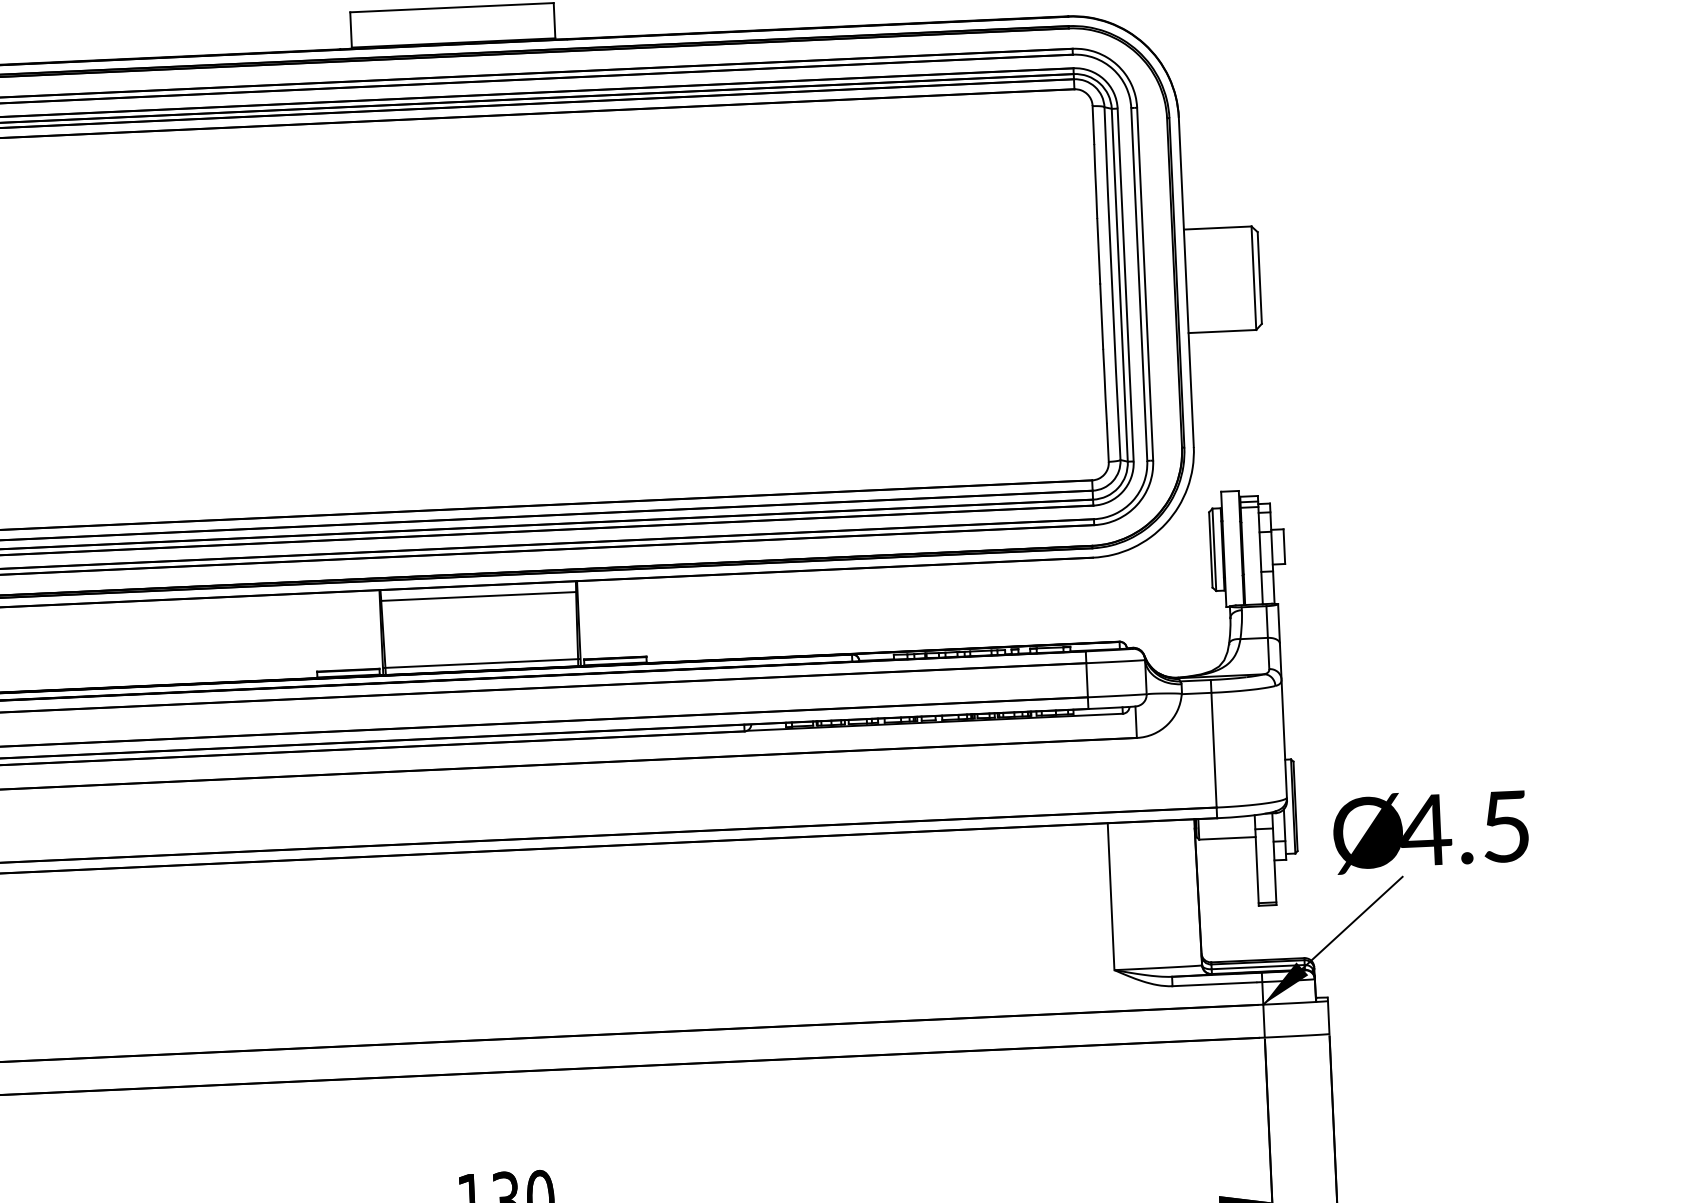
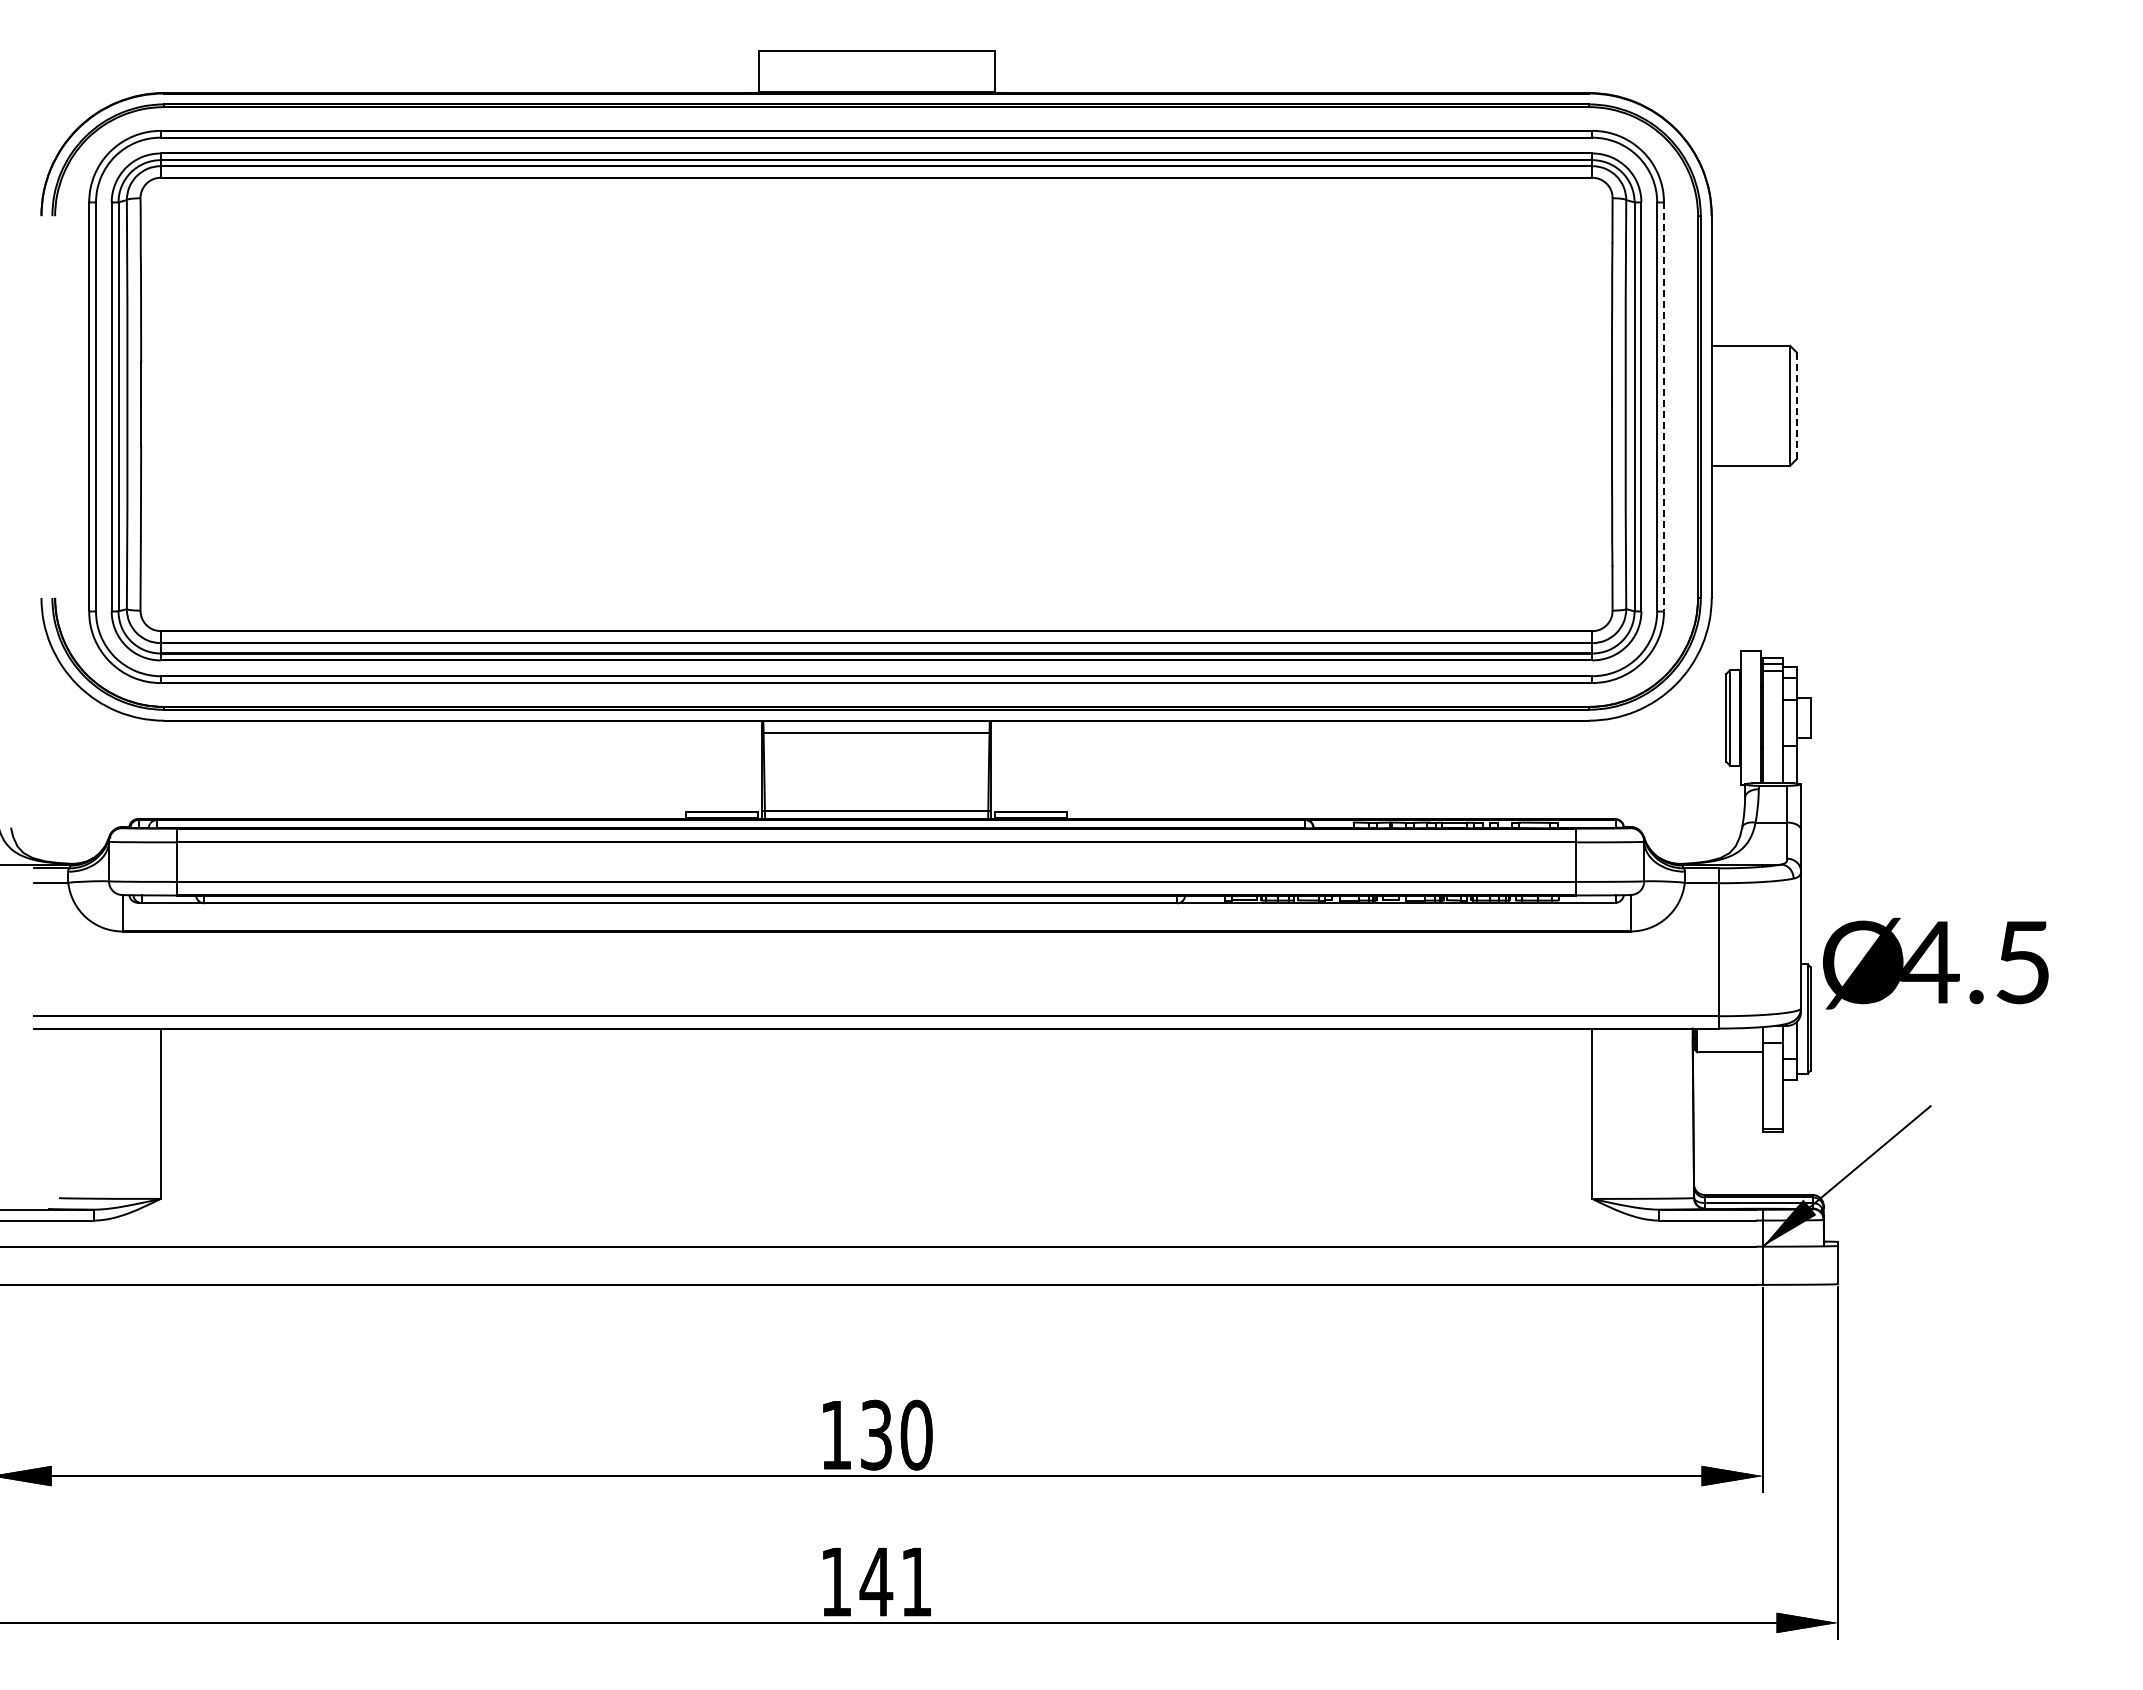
line: (1259, 277) -> (1796, 405), solid -> dashed
line: (1144, 283) -> (1663, 406), solid -> dashed
text: (1430, 830) -> (1935, 963), moved

